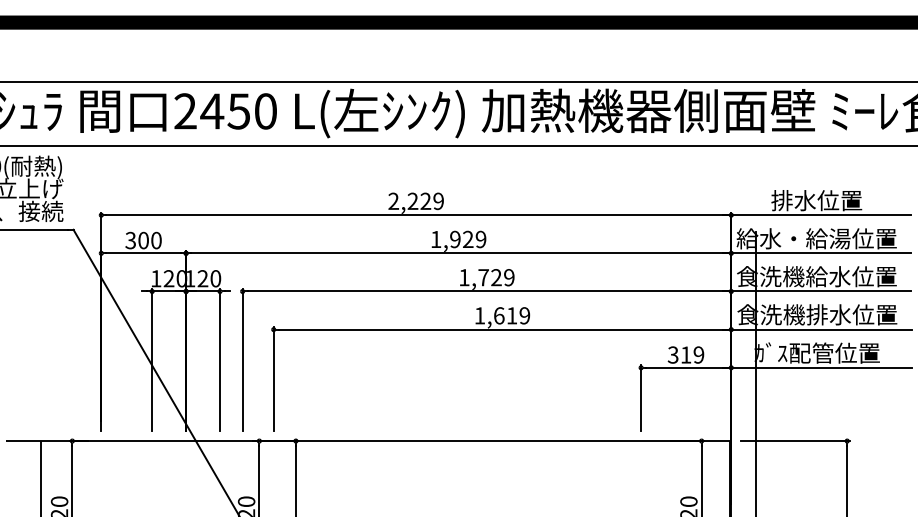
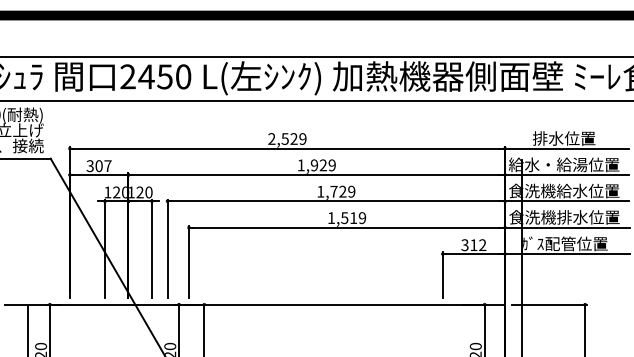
text: (411, 200) -> (284, 138), 2,229 -> 2,529
text: (155, 241) -> (107, 166), 300 -> 307
text: (498, 314) -> (344, 217), 1,619 -> 1,519
text: (698, 355) -> (482, 245), 319 -> 312

